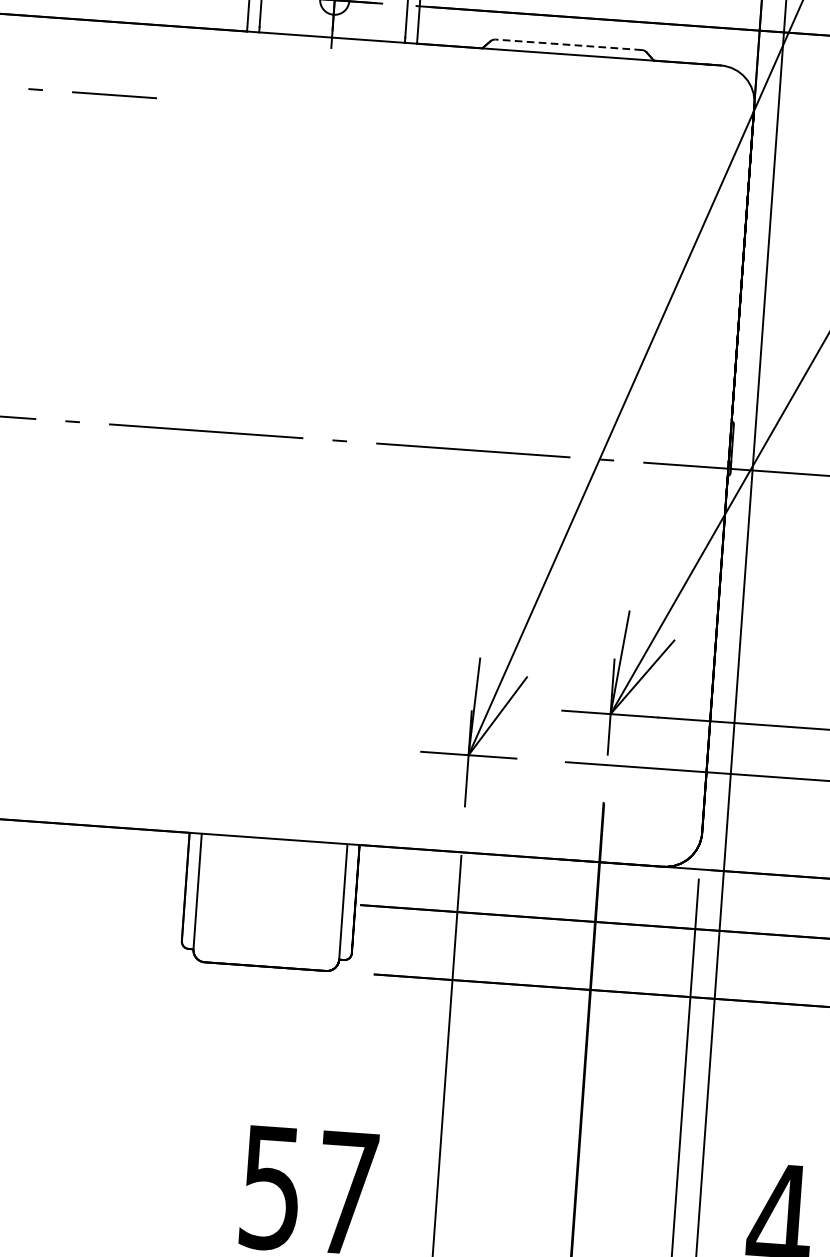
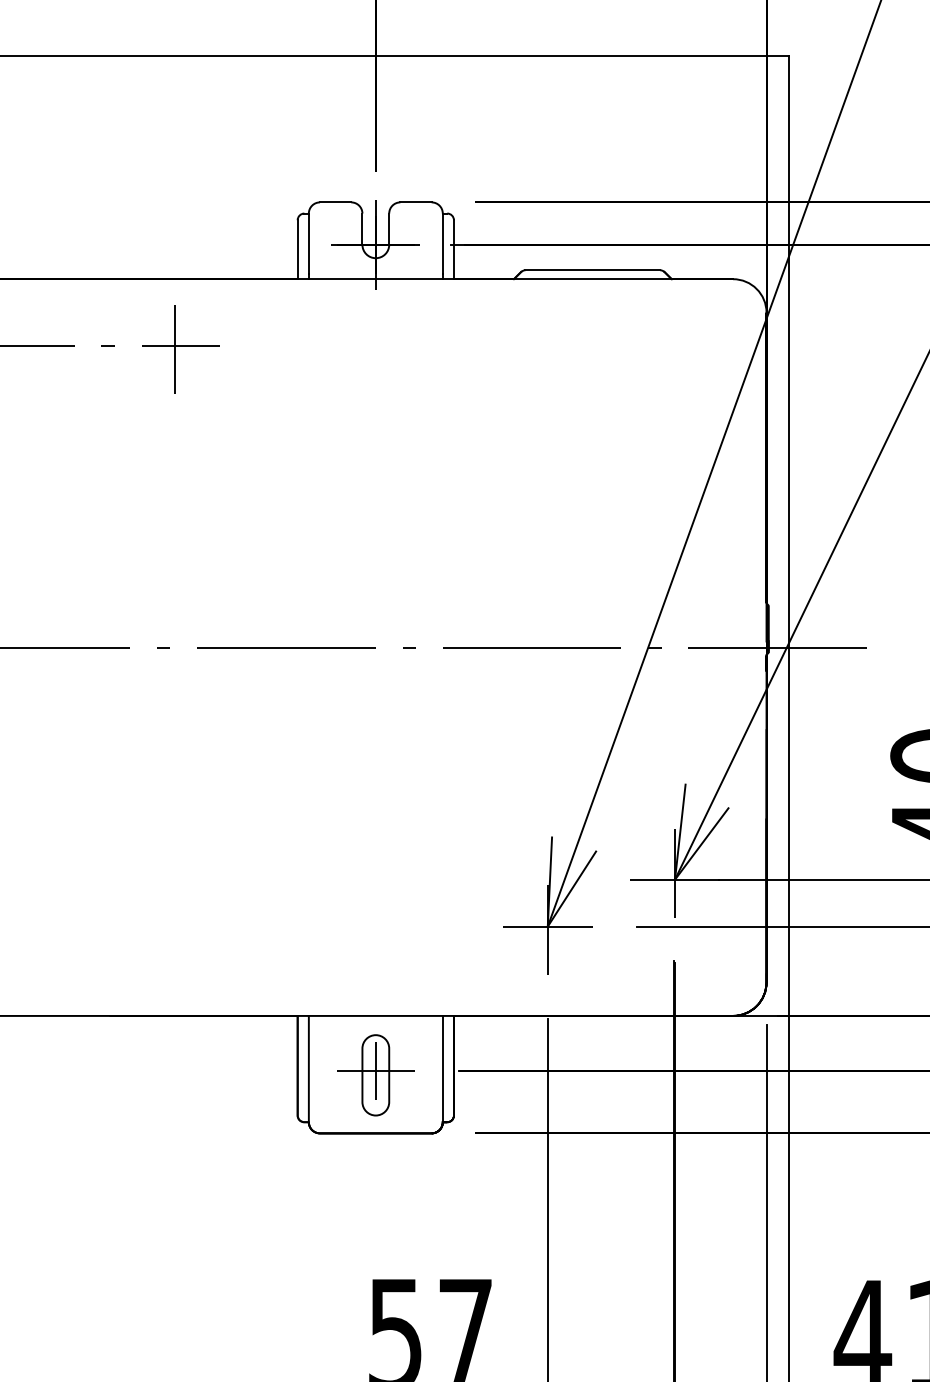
line: (568, 45) -> (592, 270), dashed -> solid
line: (107, 98) -> (174, 349), added
part: (269, 903) -> (375, 1075), added

